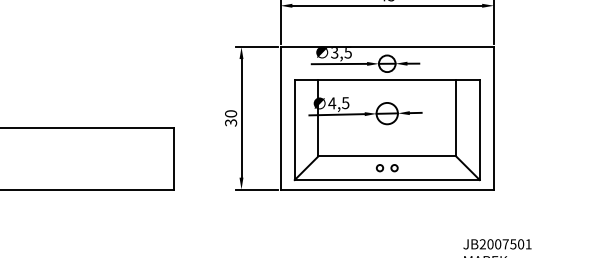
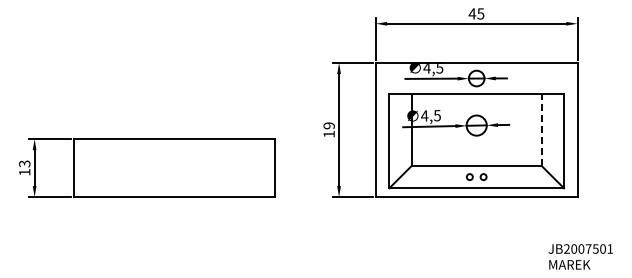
text: (334, 53) -> (426, 68), 3,5 -> 4,5
text: (230, 117) -> (328, 129), 30 -> 19
line: (455, 118) -> (541, 130), solid -> dashed

